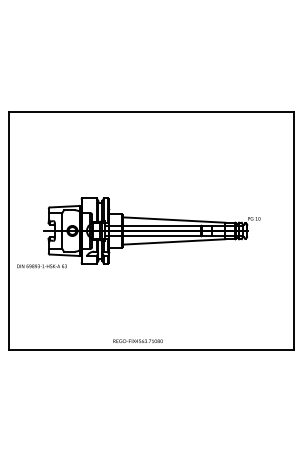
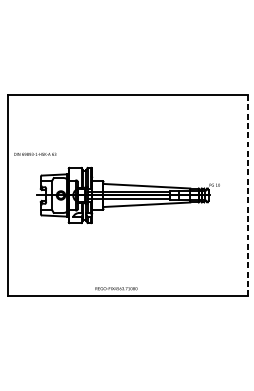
line: (293, 231) -> (247, 195), solid -> dashed
text: (41, 266) -> (34, 154), moved

